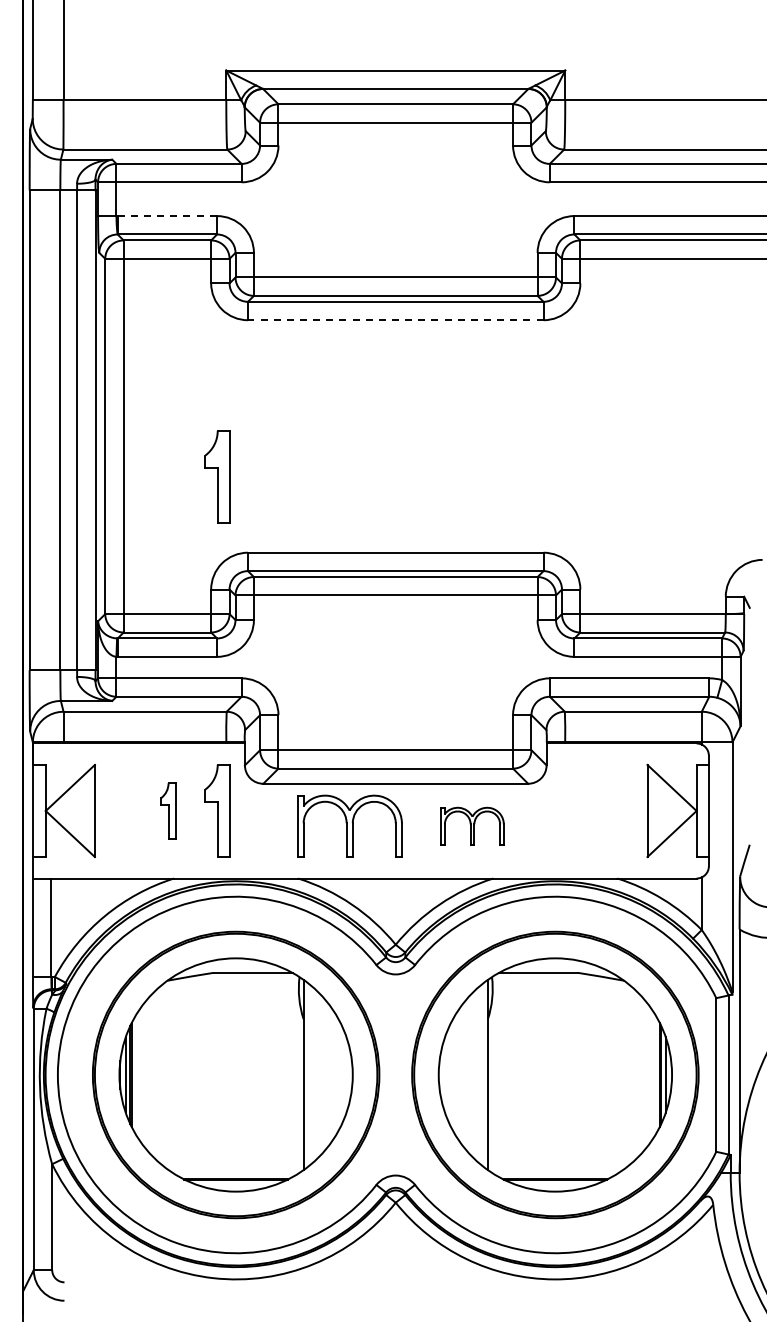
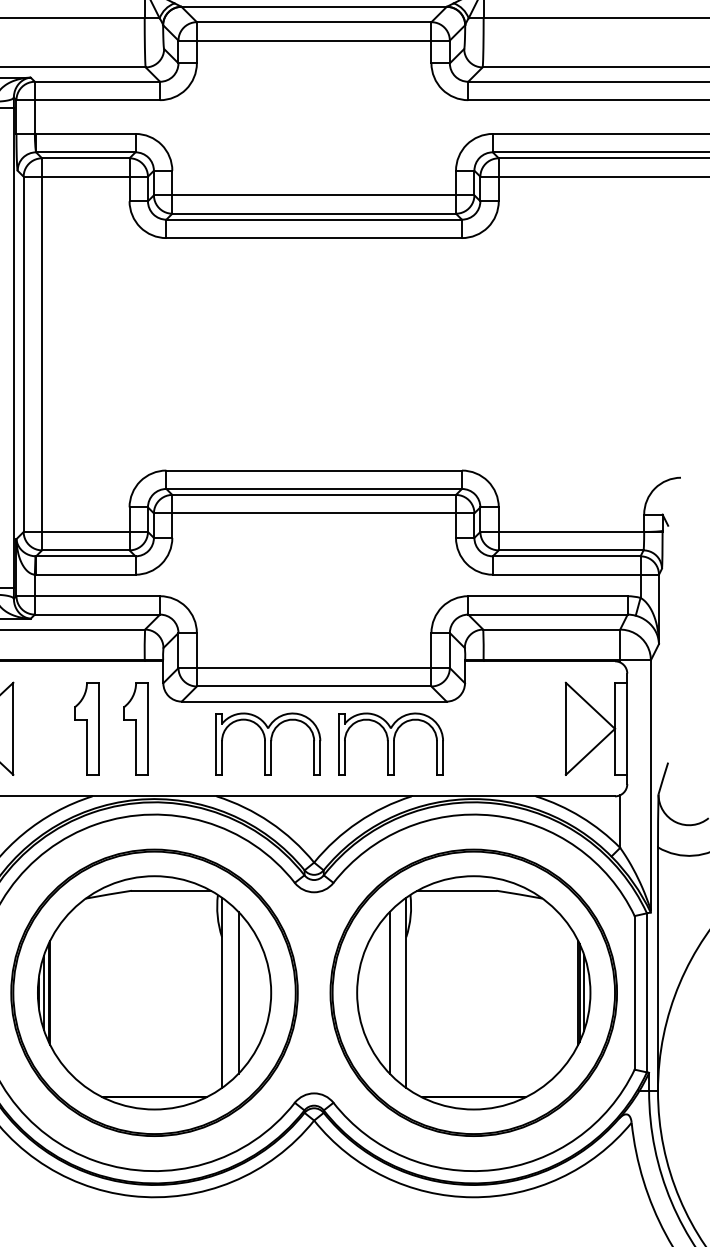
line: (167, 216) -> (85, 134), dashed -> solid
line: (395, 320) -> (313, 238), dashed -> solid
part: (217, 476) -> (135, 394), removed
part: (168, 810) -> (86, 728), size x1.67
part: (472, 825) -> (390, 743), size x1.67
line: (320, 1074) -> (238, 992), added
line: (471, 1074) -> (389, 992), added

